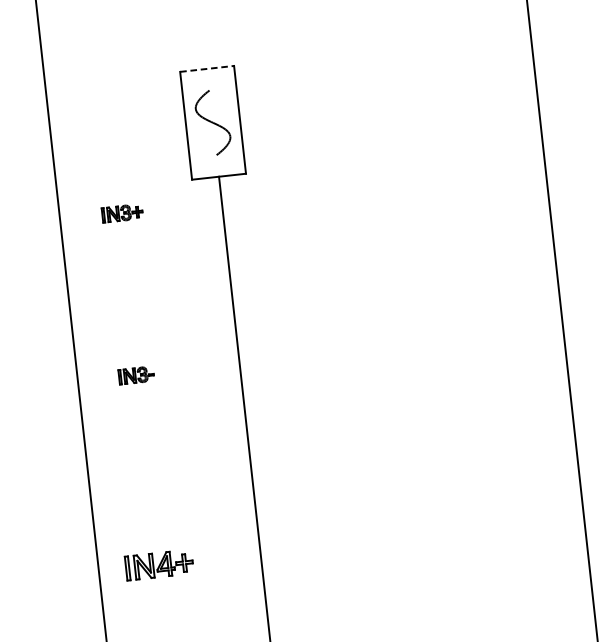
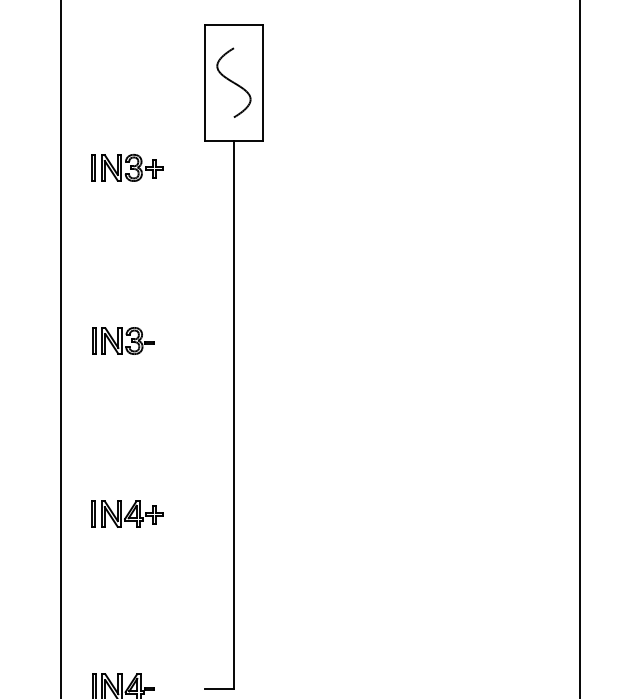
line: (206, 69) -> (233, 25), dashed -> solid
part: (122, 212) -> (127, 167), size x1.67
part: (136, 374) -> (123, 340), size x1.67
part: (159, 564) -> (127, 513), moved

